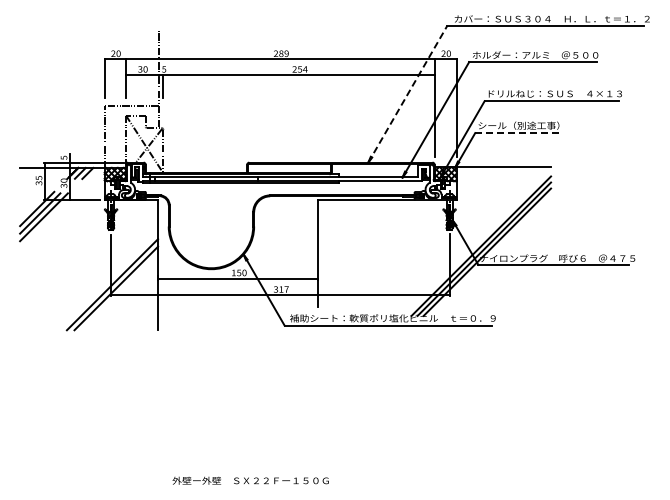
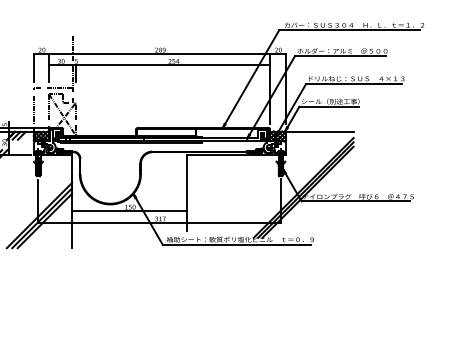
line: (407, 94) -> (250, 79), dashed -> solid
line: (516, 133) -> (328, 107), dashed -> solid
line: (120, 292) -> (45, 221), added

